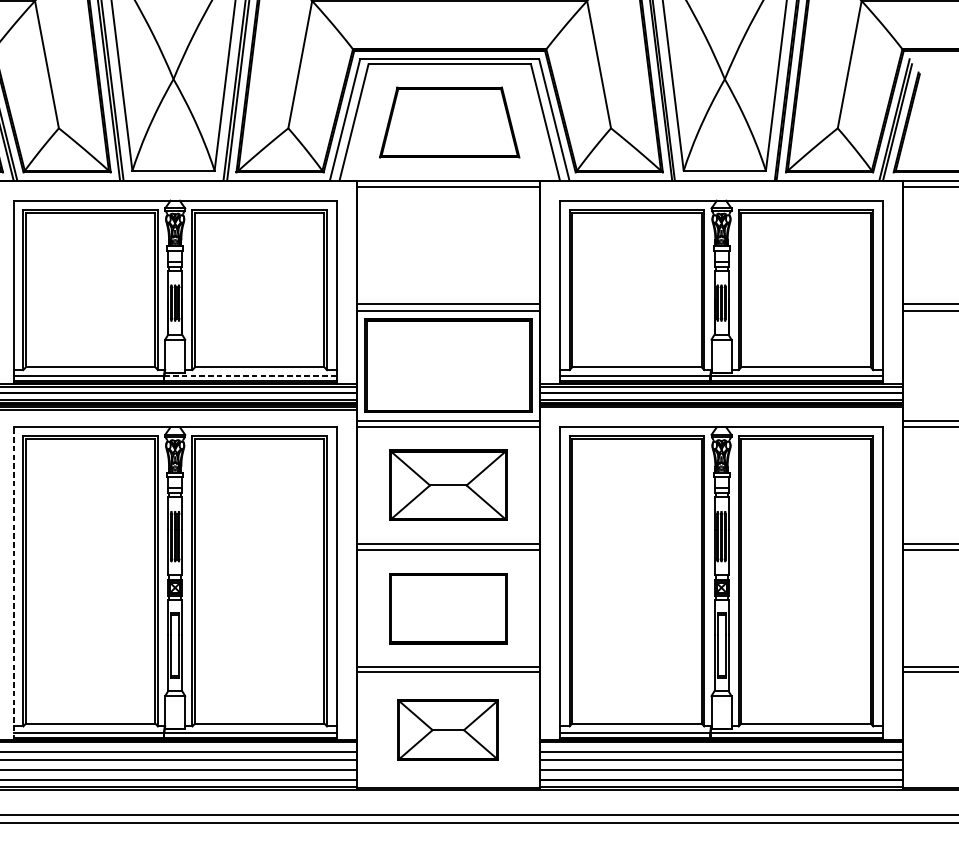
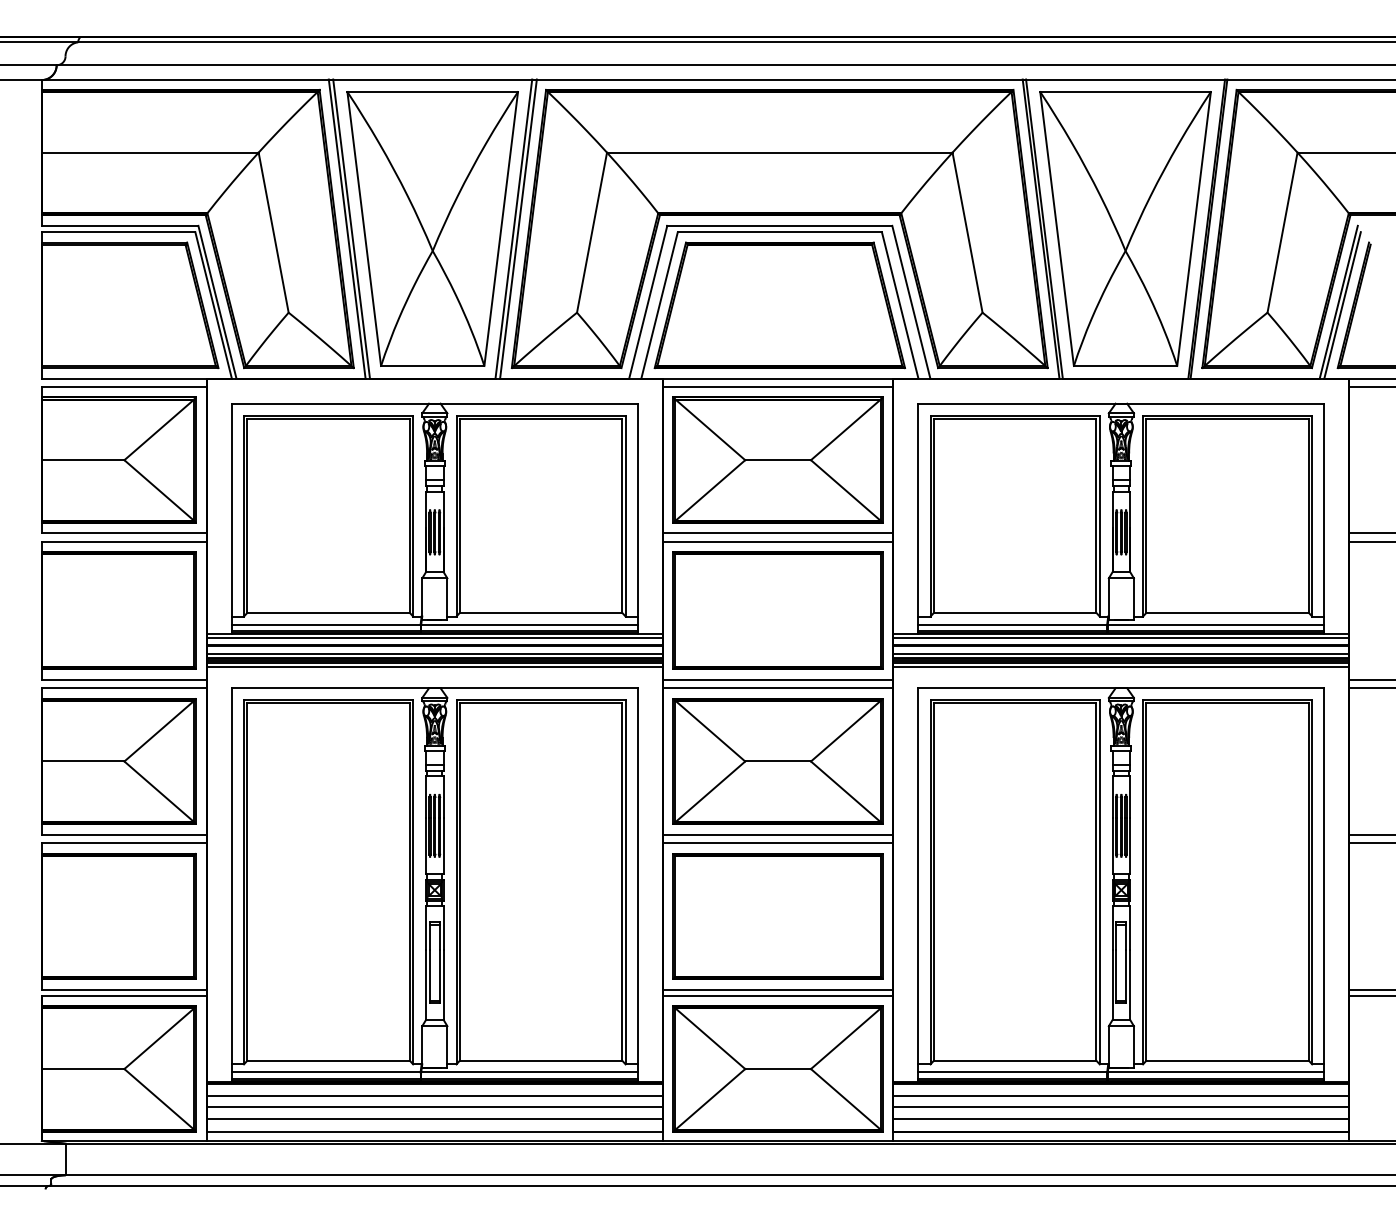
part: (449, 122) -> (779, 305), size x1.43
part: (447, 245) -> (777, 459), added
line: (251, 376) -> (530, 624), dashed -> solid
line: (721, 409) -> (1121, 666), added
part: (447, 485) -> (777, 761), size x1.43
line: (13, 583) -> (231, 884), dashed -> solid
part: (447, 608) -> (777, 916), size x1.43
part: (447, 729) -> (777, 1068), size x1.67

